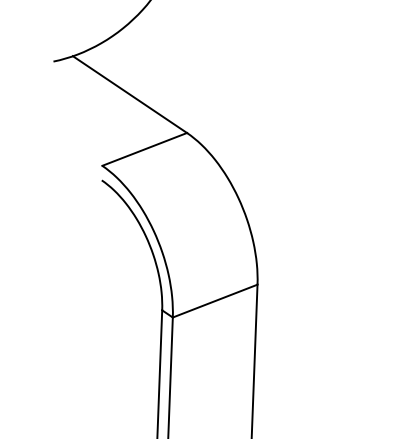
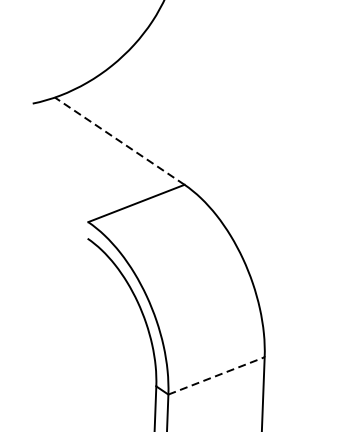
line: (129, 94) -> (119, 141), solid -> dashed
line: (215, 300) -> (216, 375), solid -> dashed

